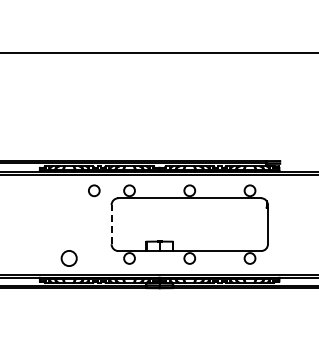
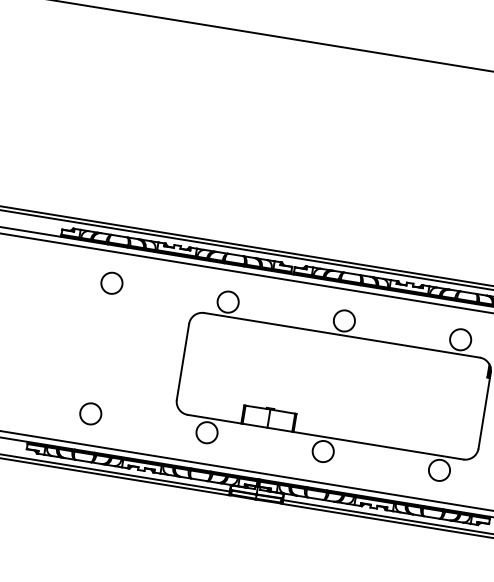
circle: (94, 190) -> (112, 282), moved
line: (111, 224) -> (182, 361), dashed -> solid
circle: (69, 258) -> (91, 413), size x0.71

